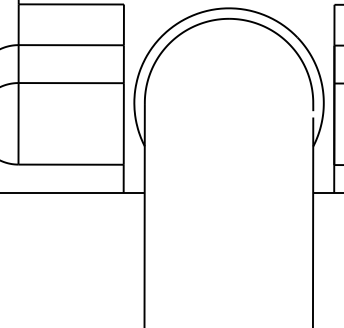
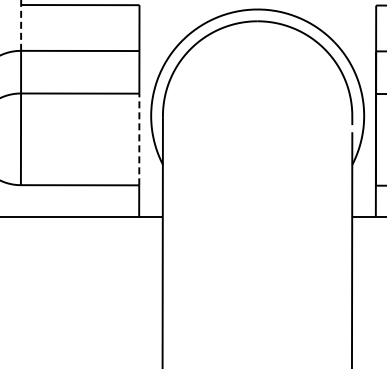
line: (19, 24) -> (21, 27), solid -> dashed
line: (123, 123) -> (139, 139), solid -> dashed

